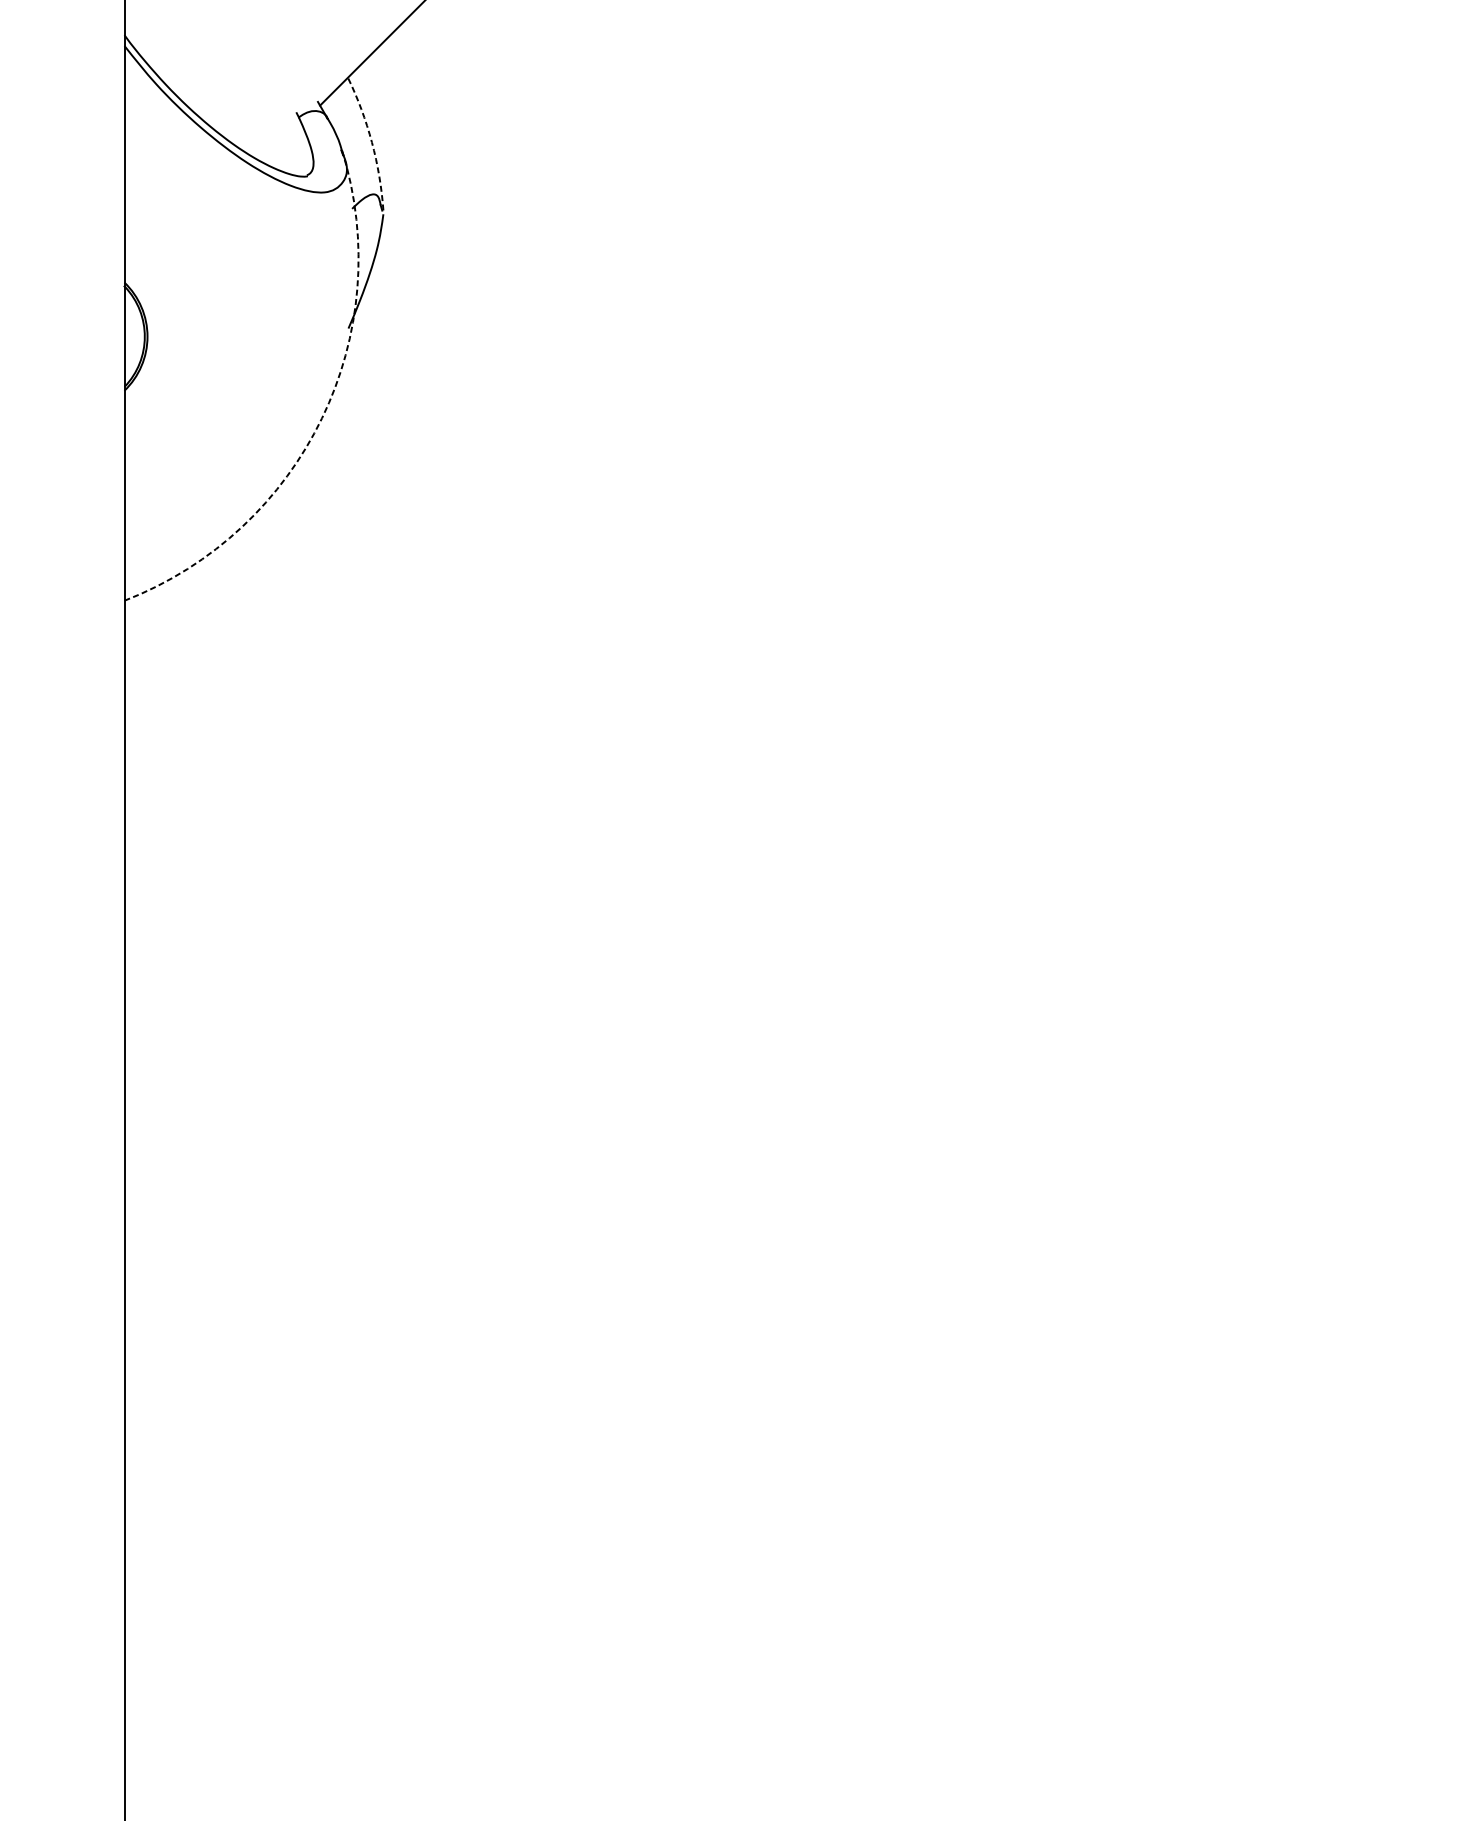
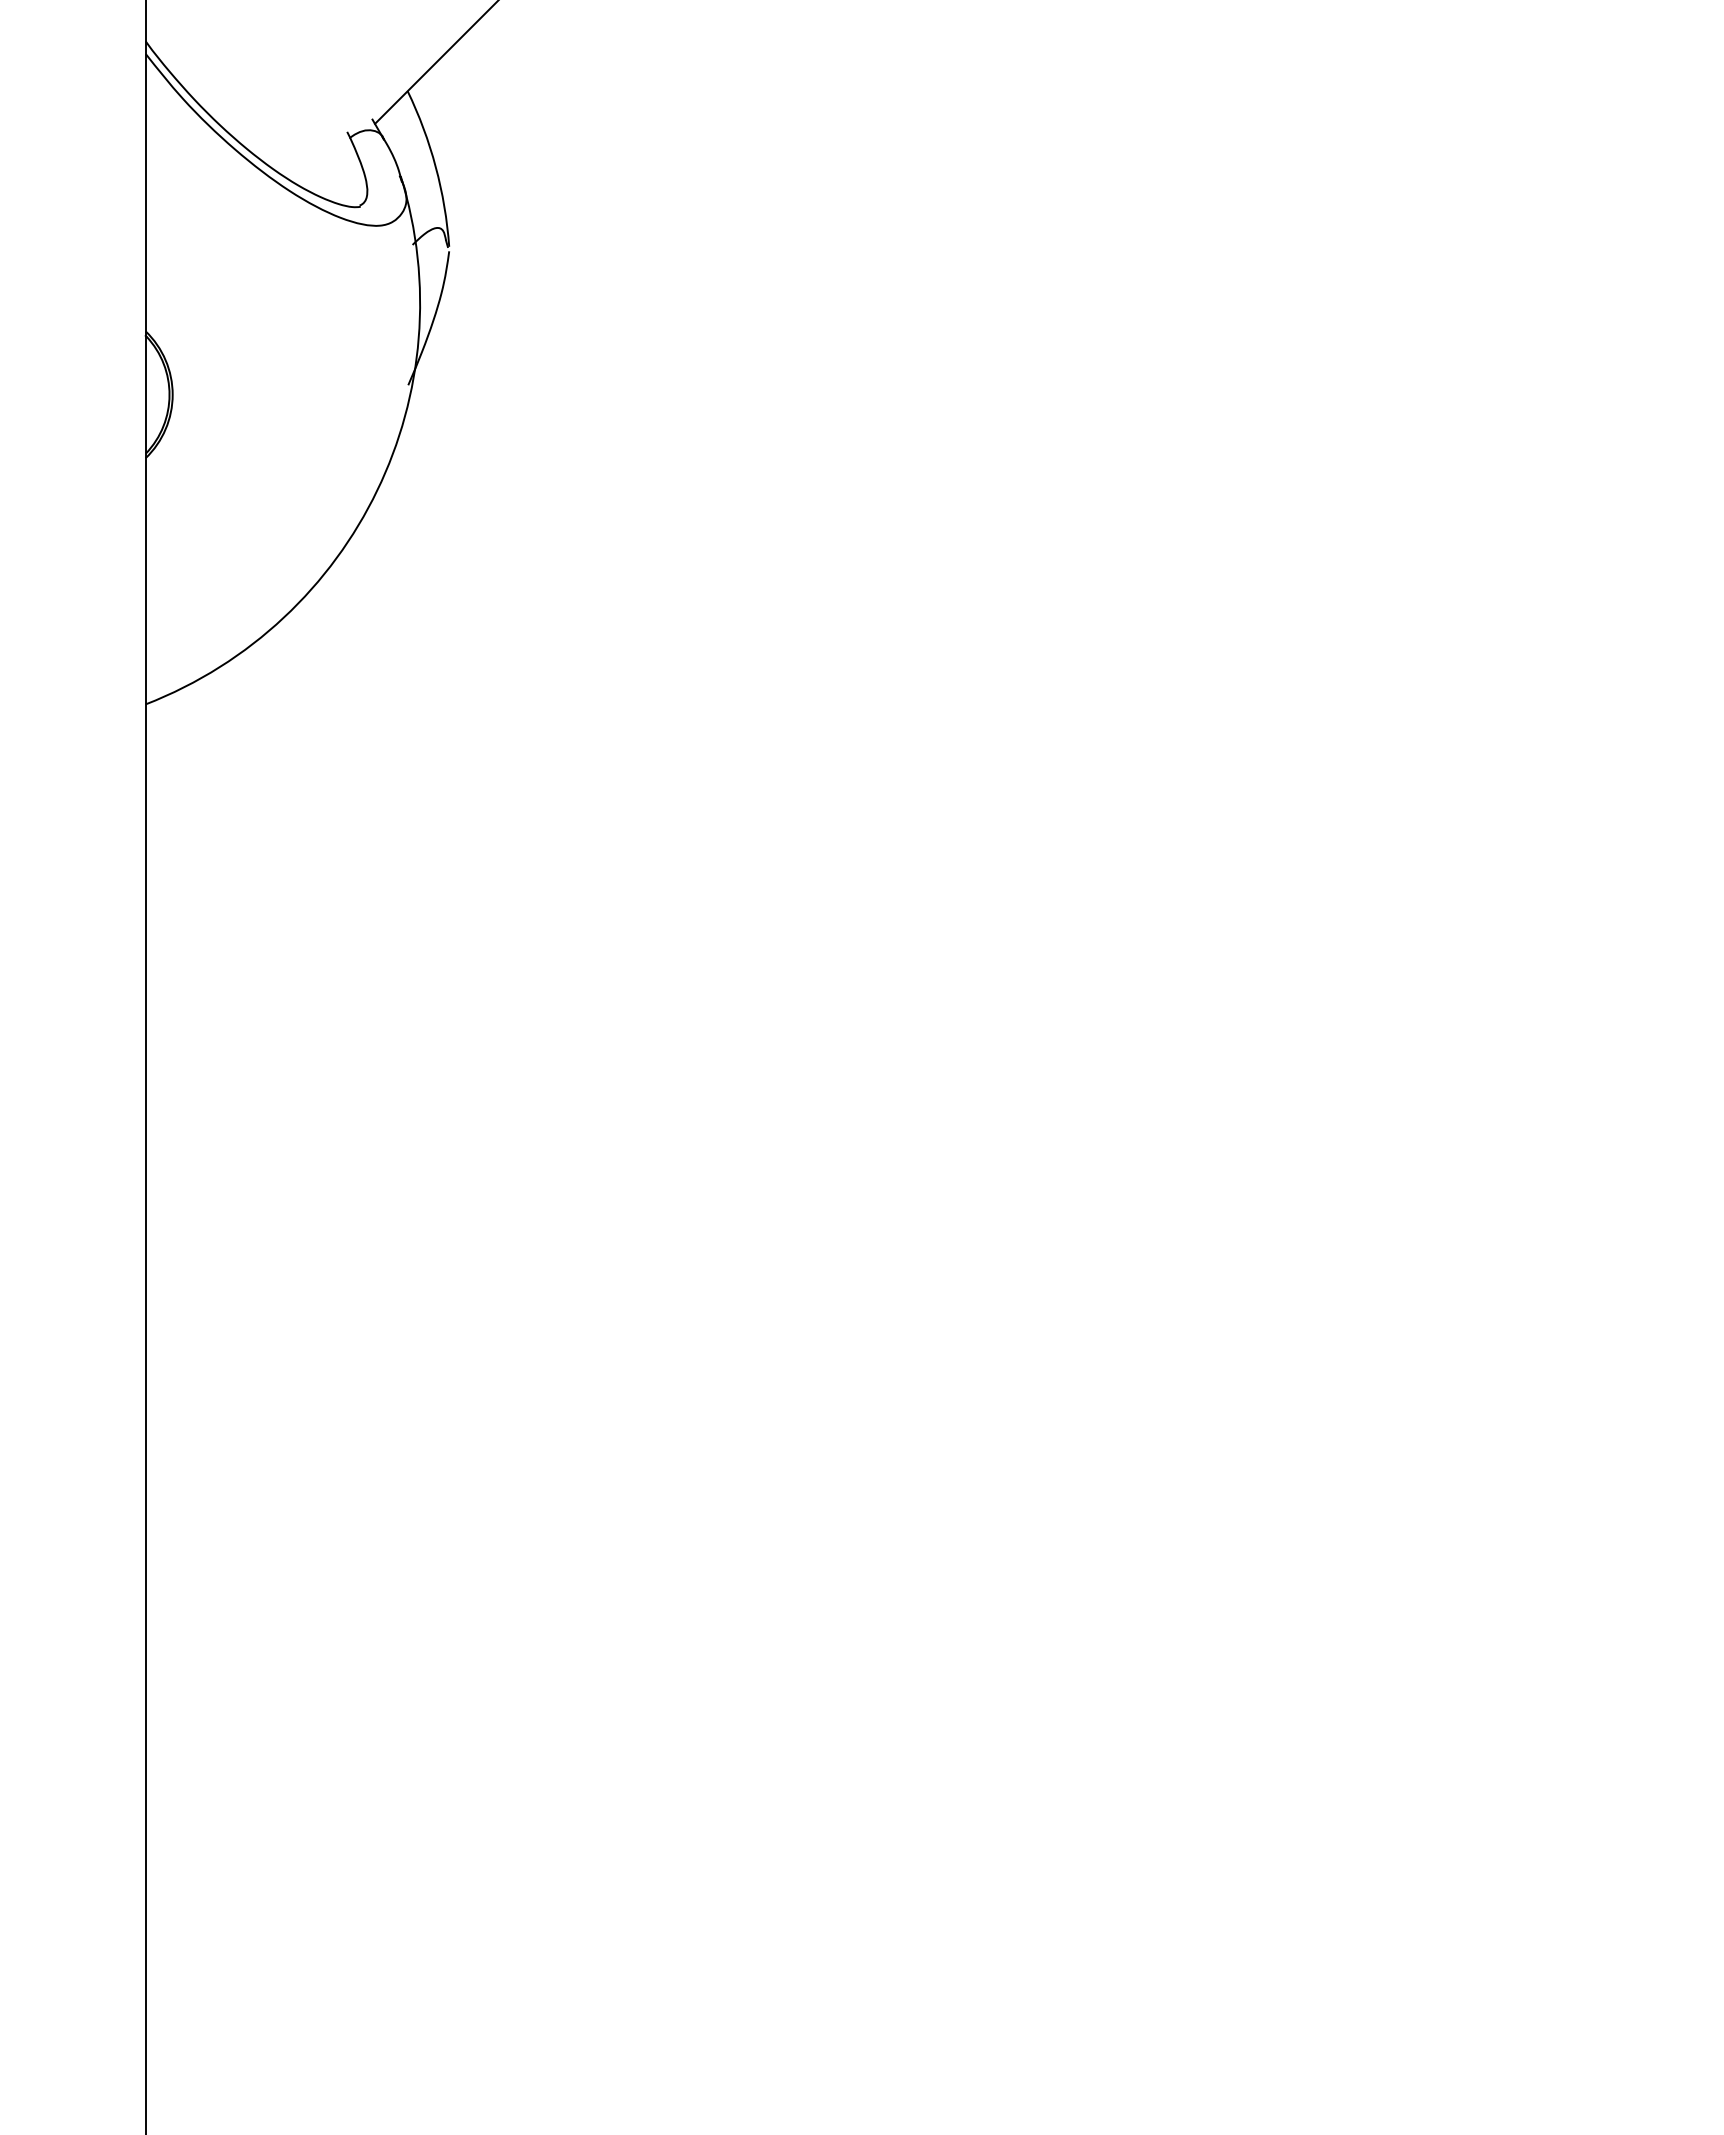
arc: (371, 142) -> (435, 167), dashed -> solid
arc: (322, 418) -> (377, 490), dashed -> solid

